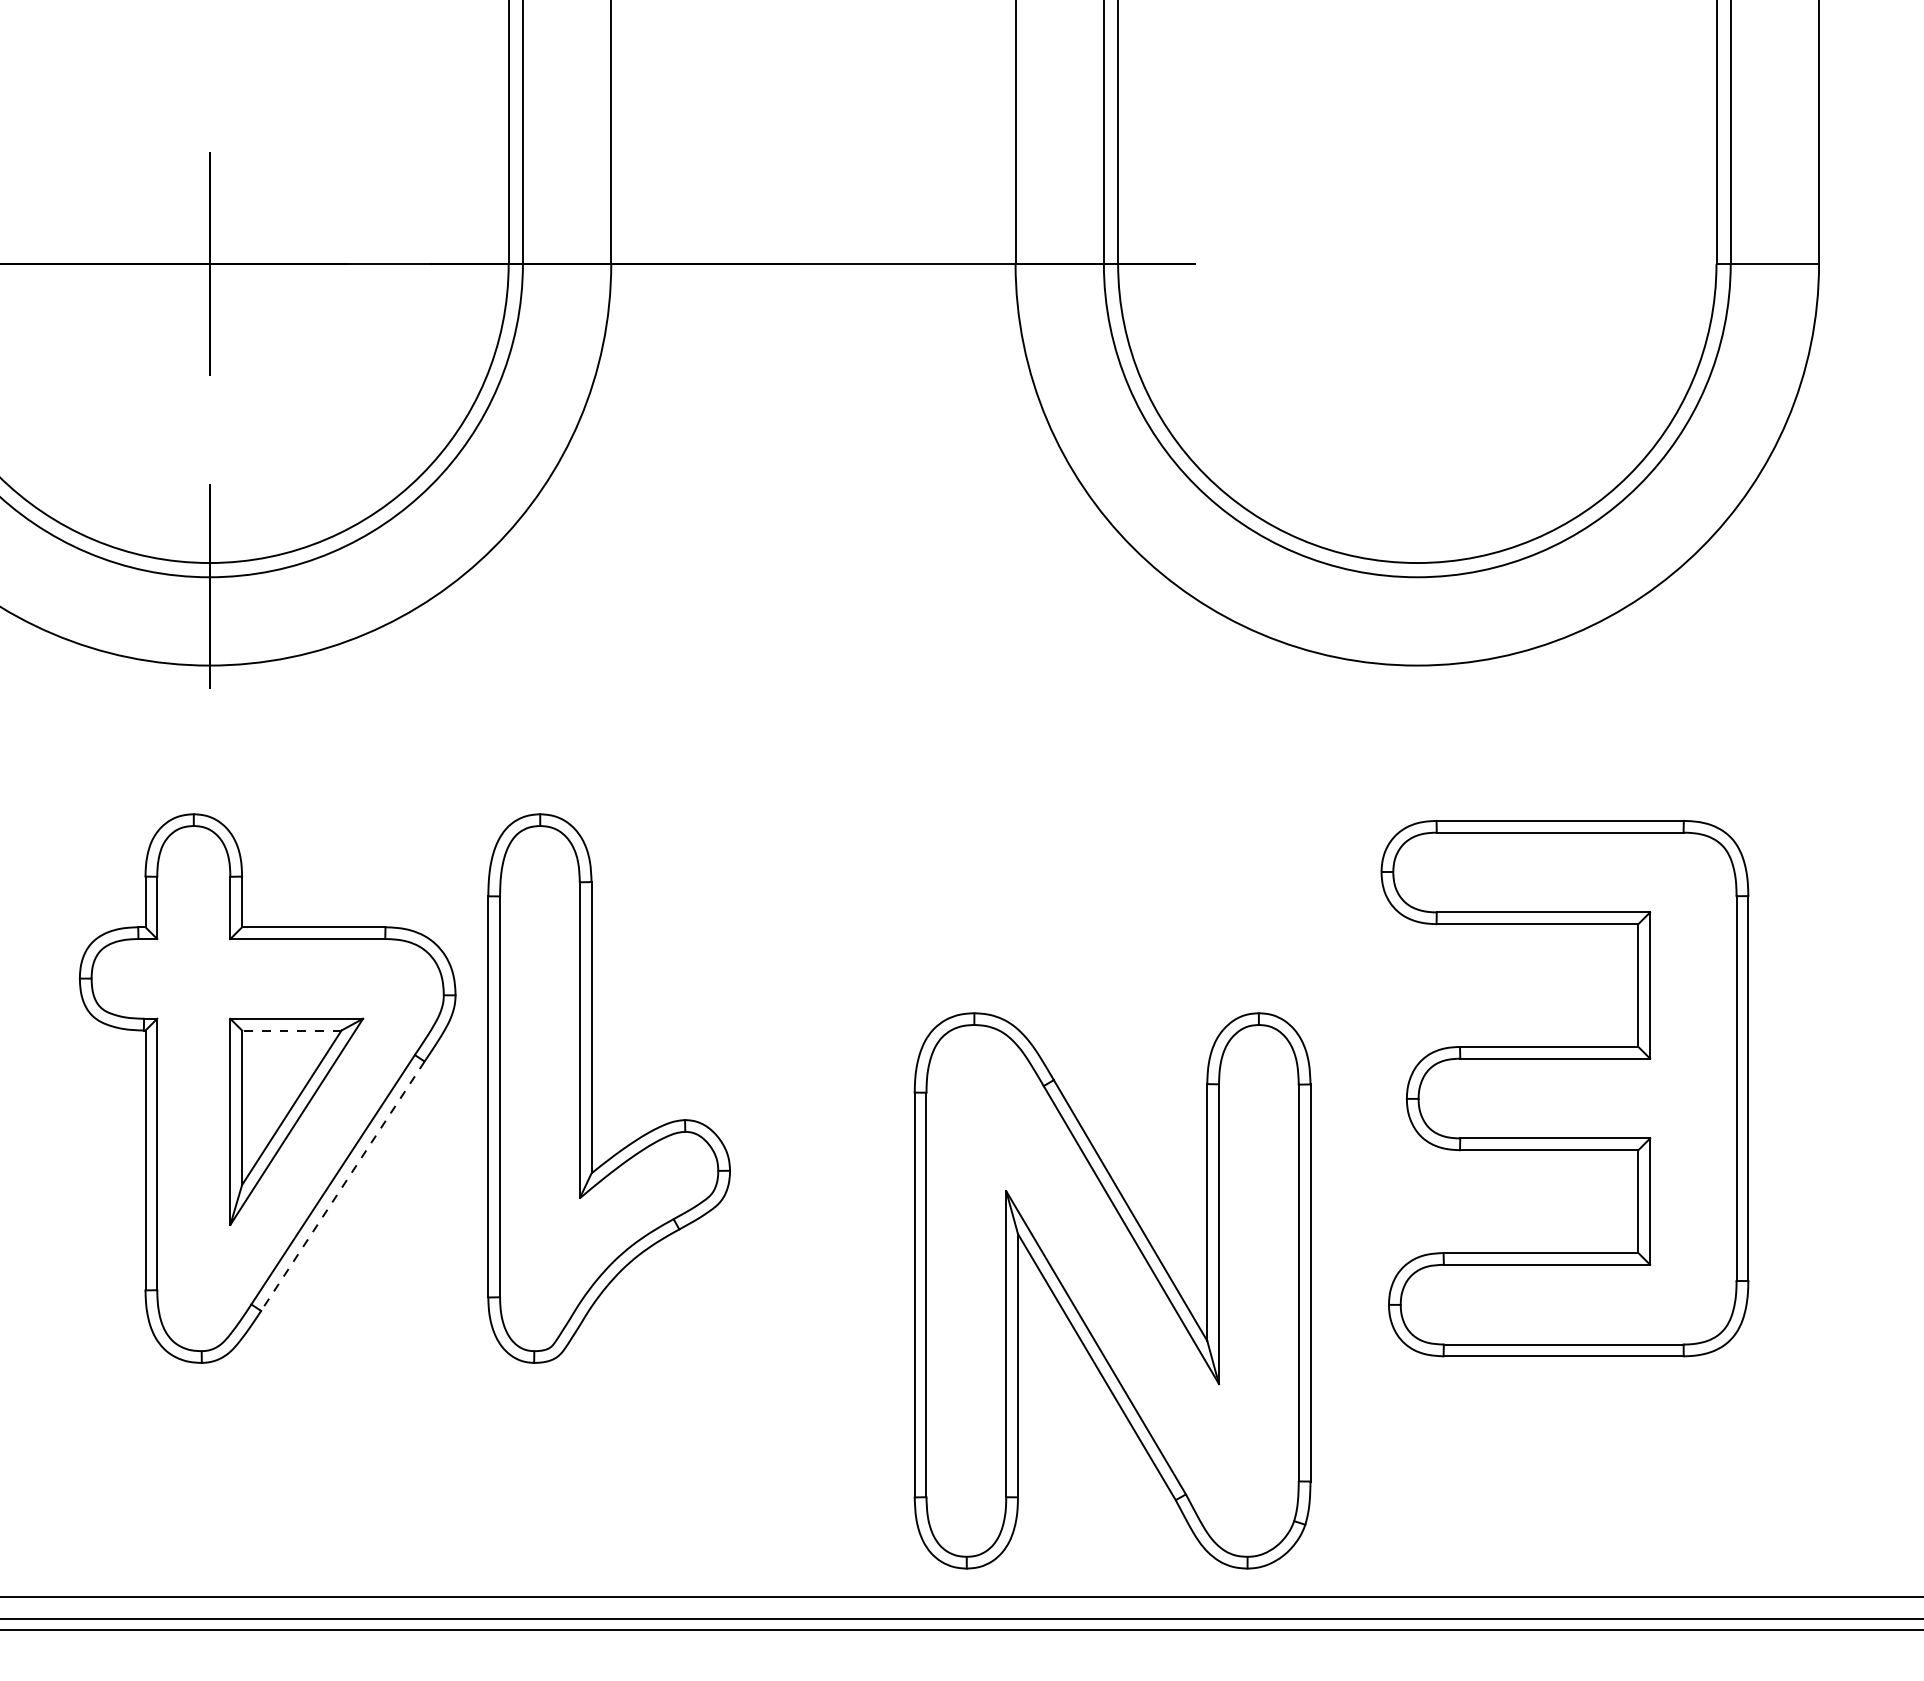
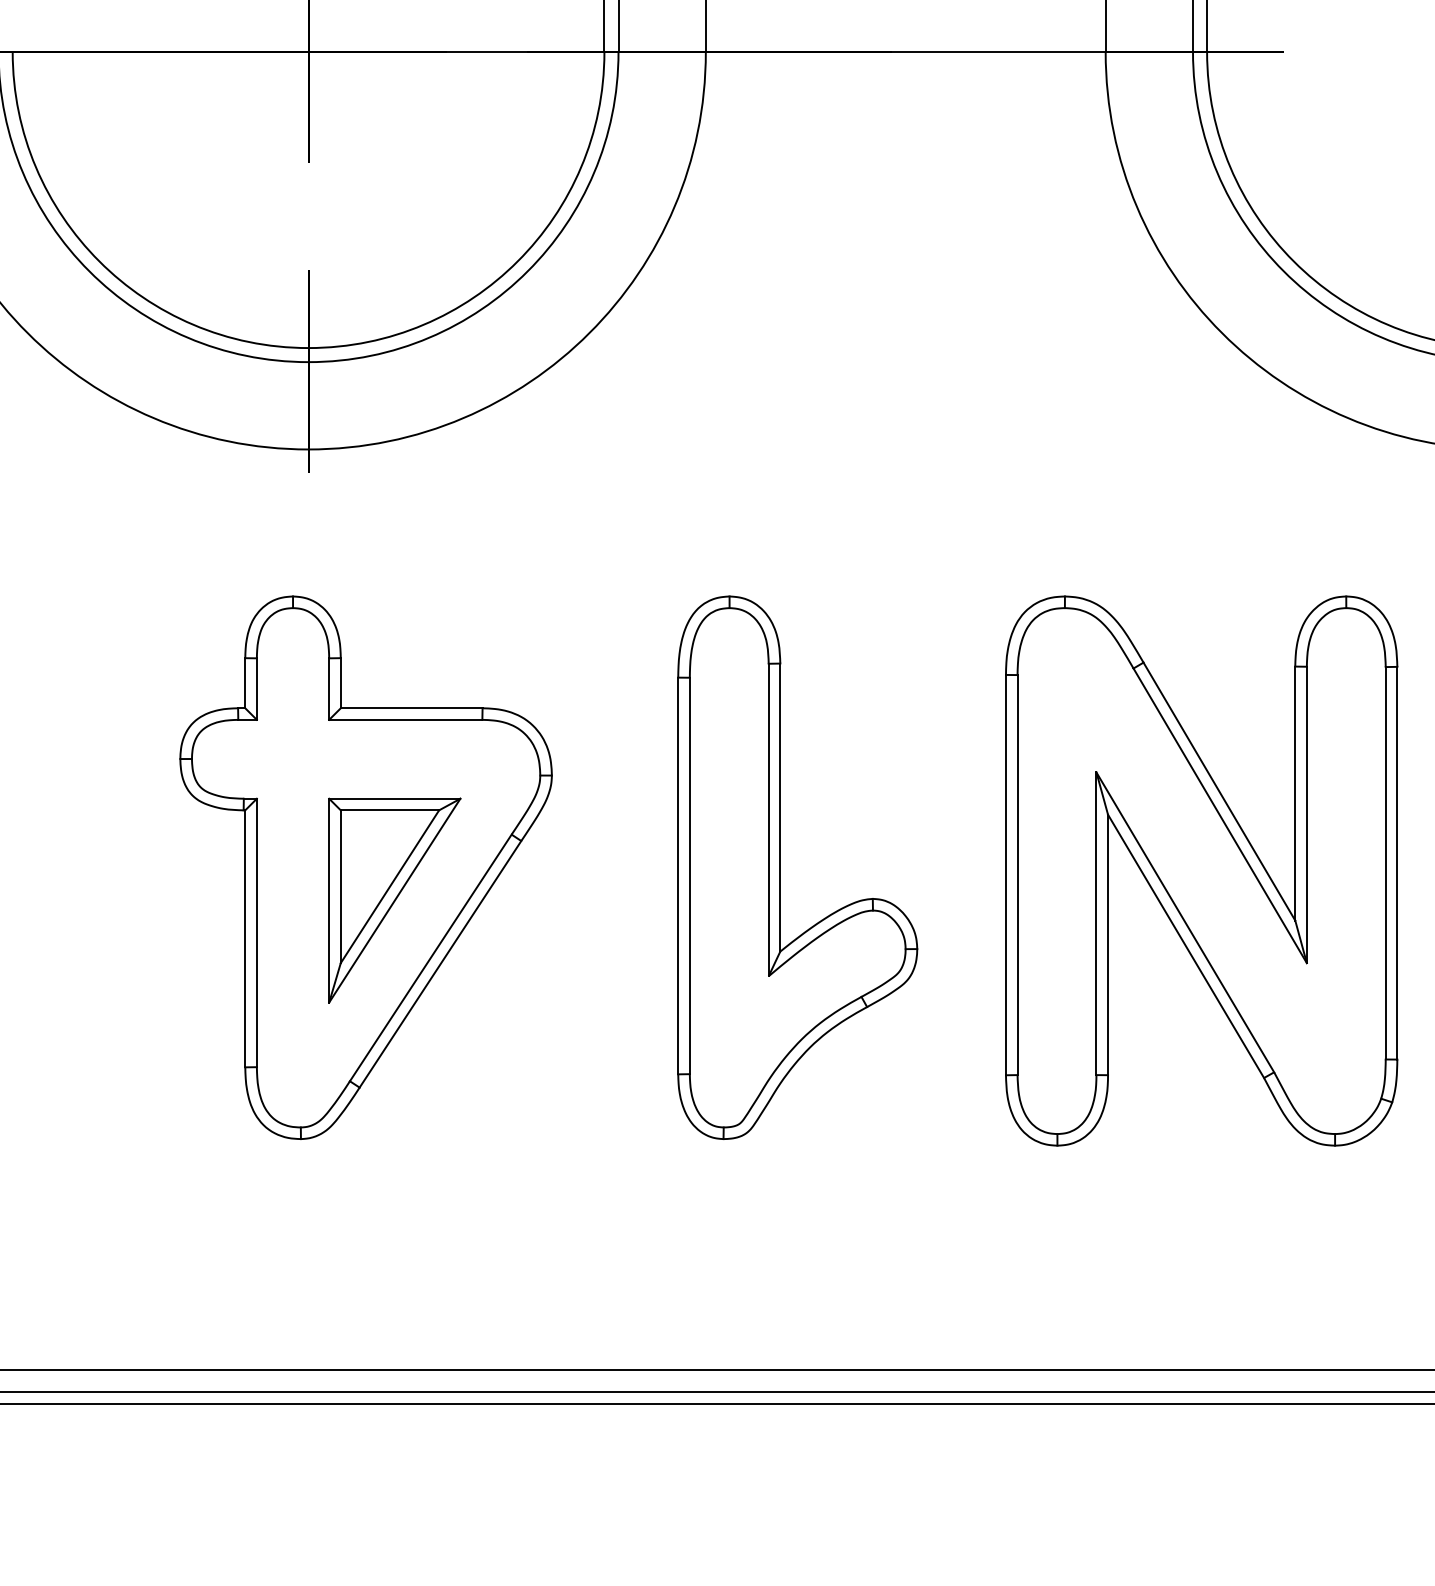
line: (291, 1030) -> (389, 810), dashed -> solid
part: (592, 1088) -> (781, 867), moved
line: (342, 1186) -> (440, 964), dashed -> solid
part: (1112, 1290) -> (1201, 870), moved

